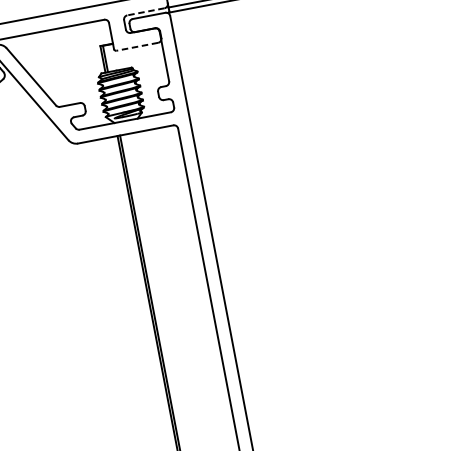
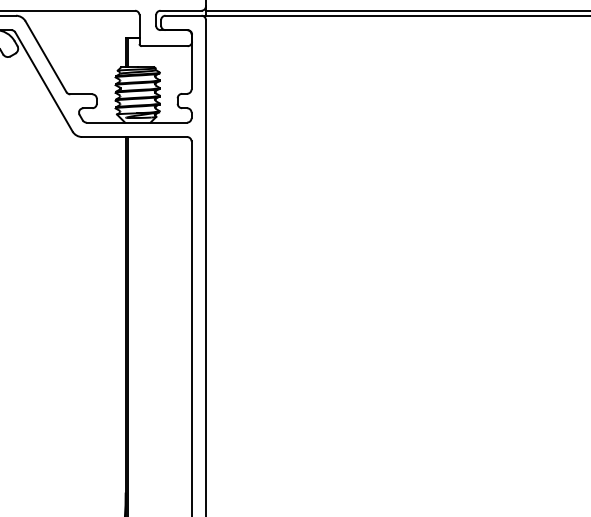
line: (145, 11) -> (180, 10), dashed -> solid
line: (137, 47) -> (164, 46), dashed -> solid

